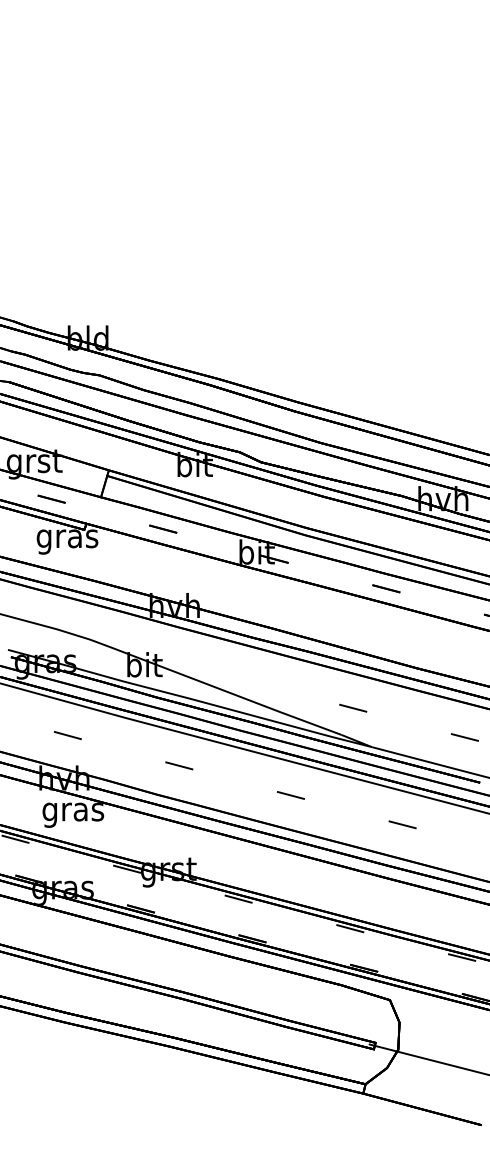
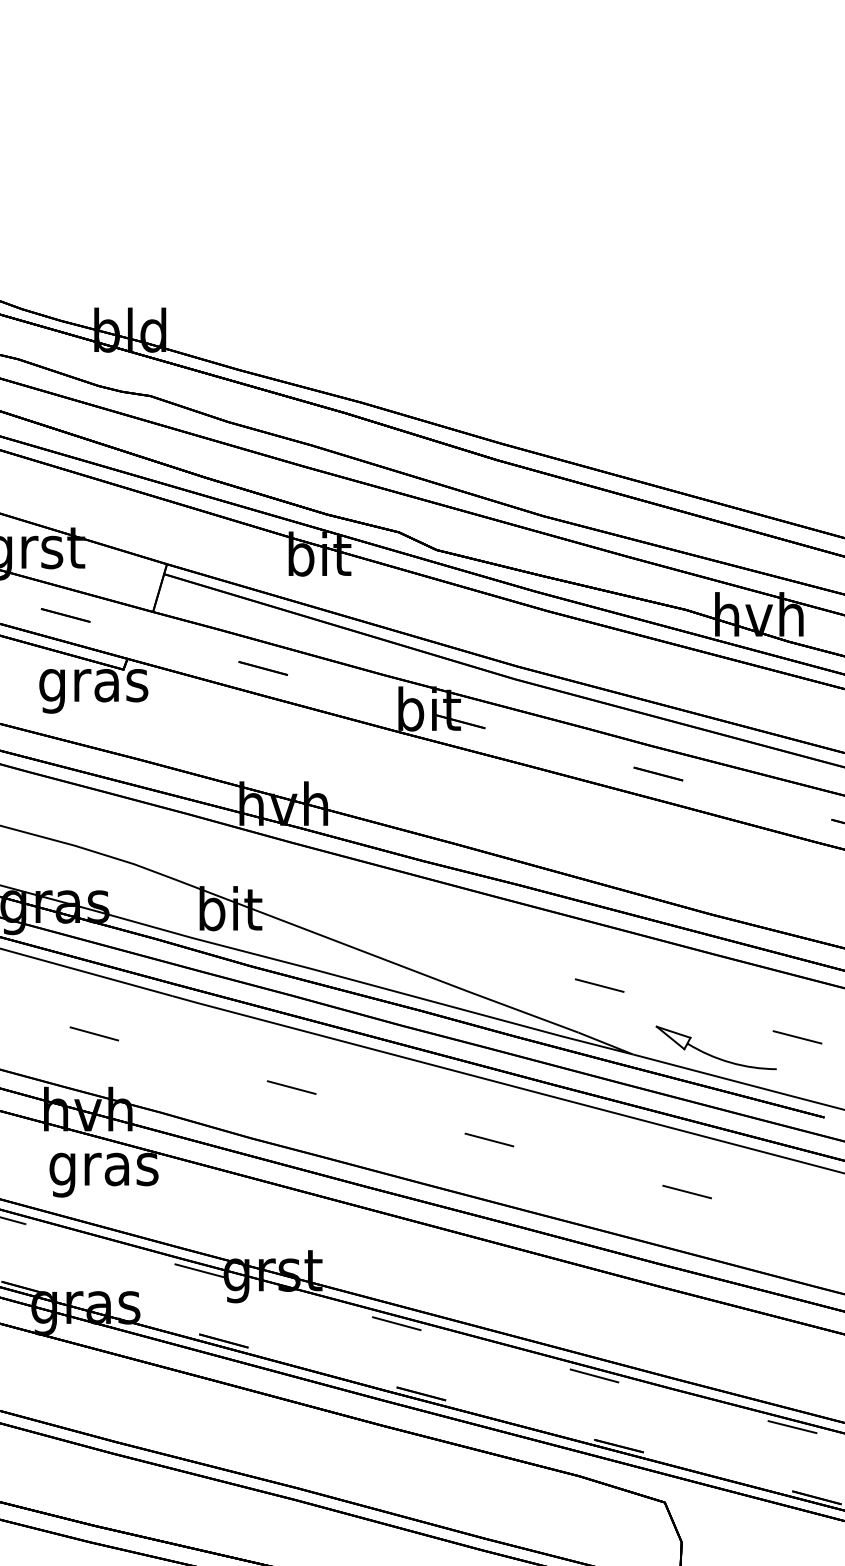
part: (418, 743) -> (715, 1047), added

